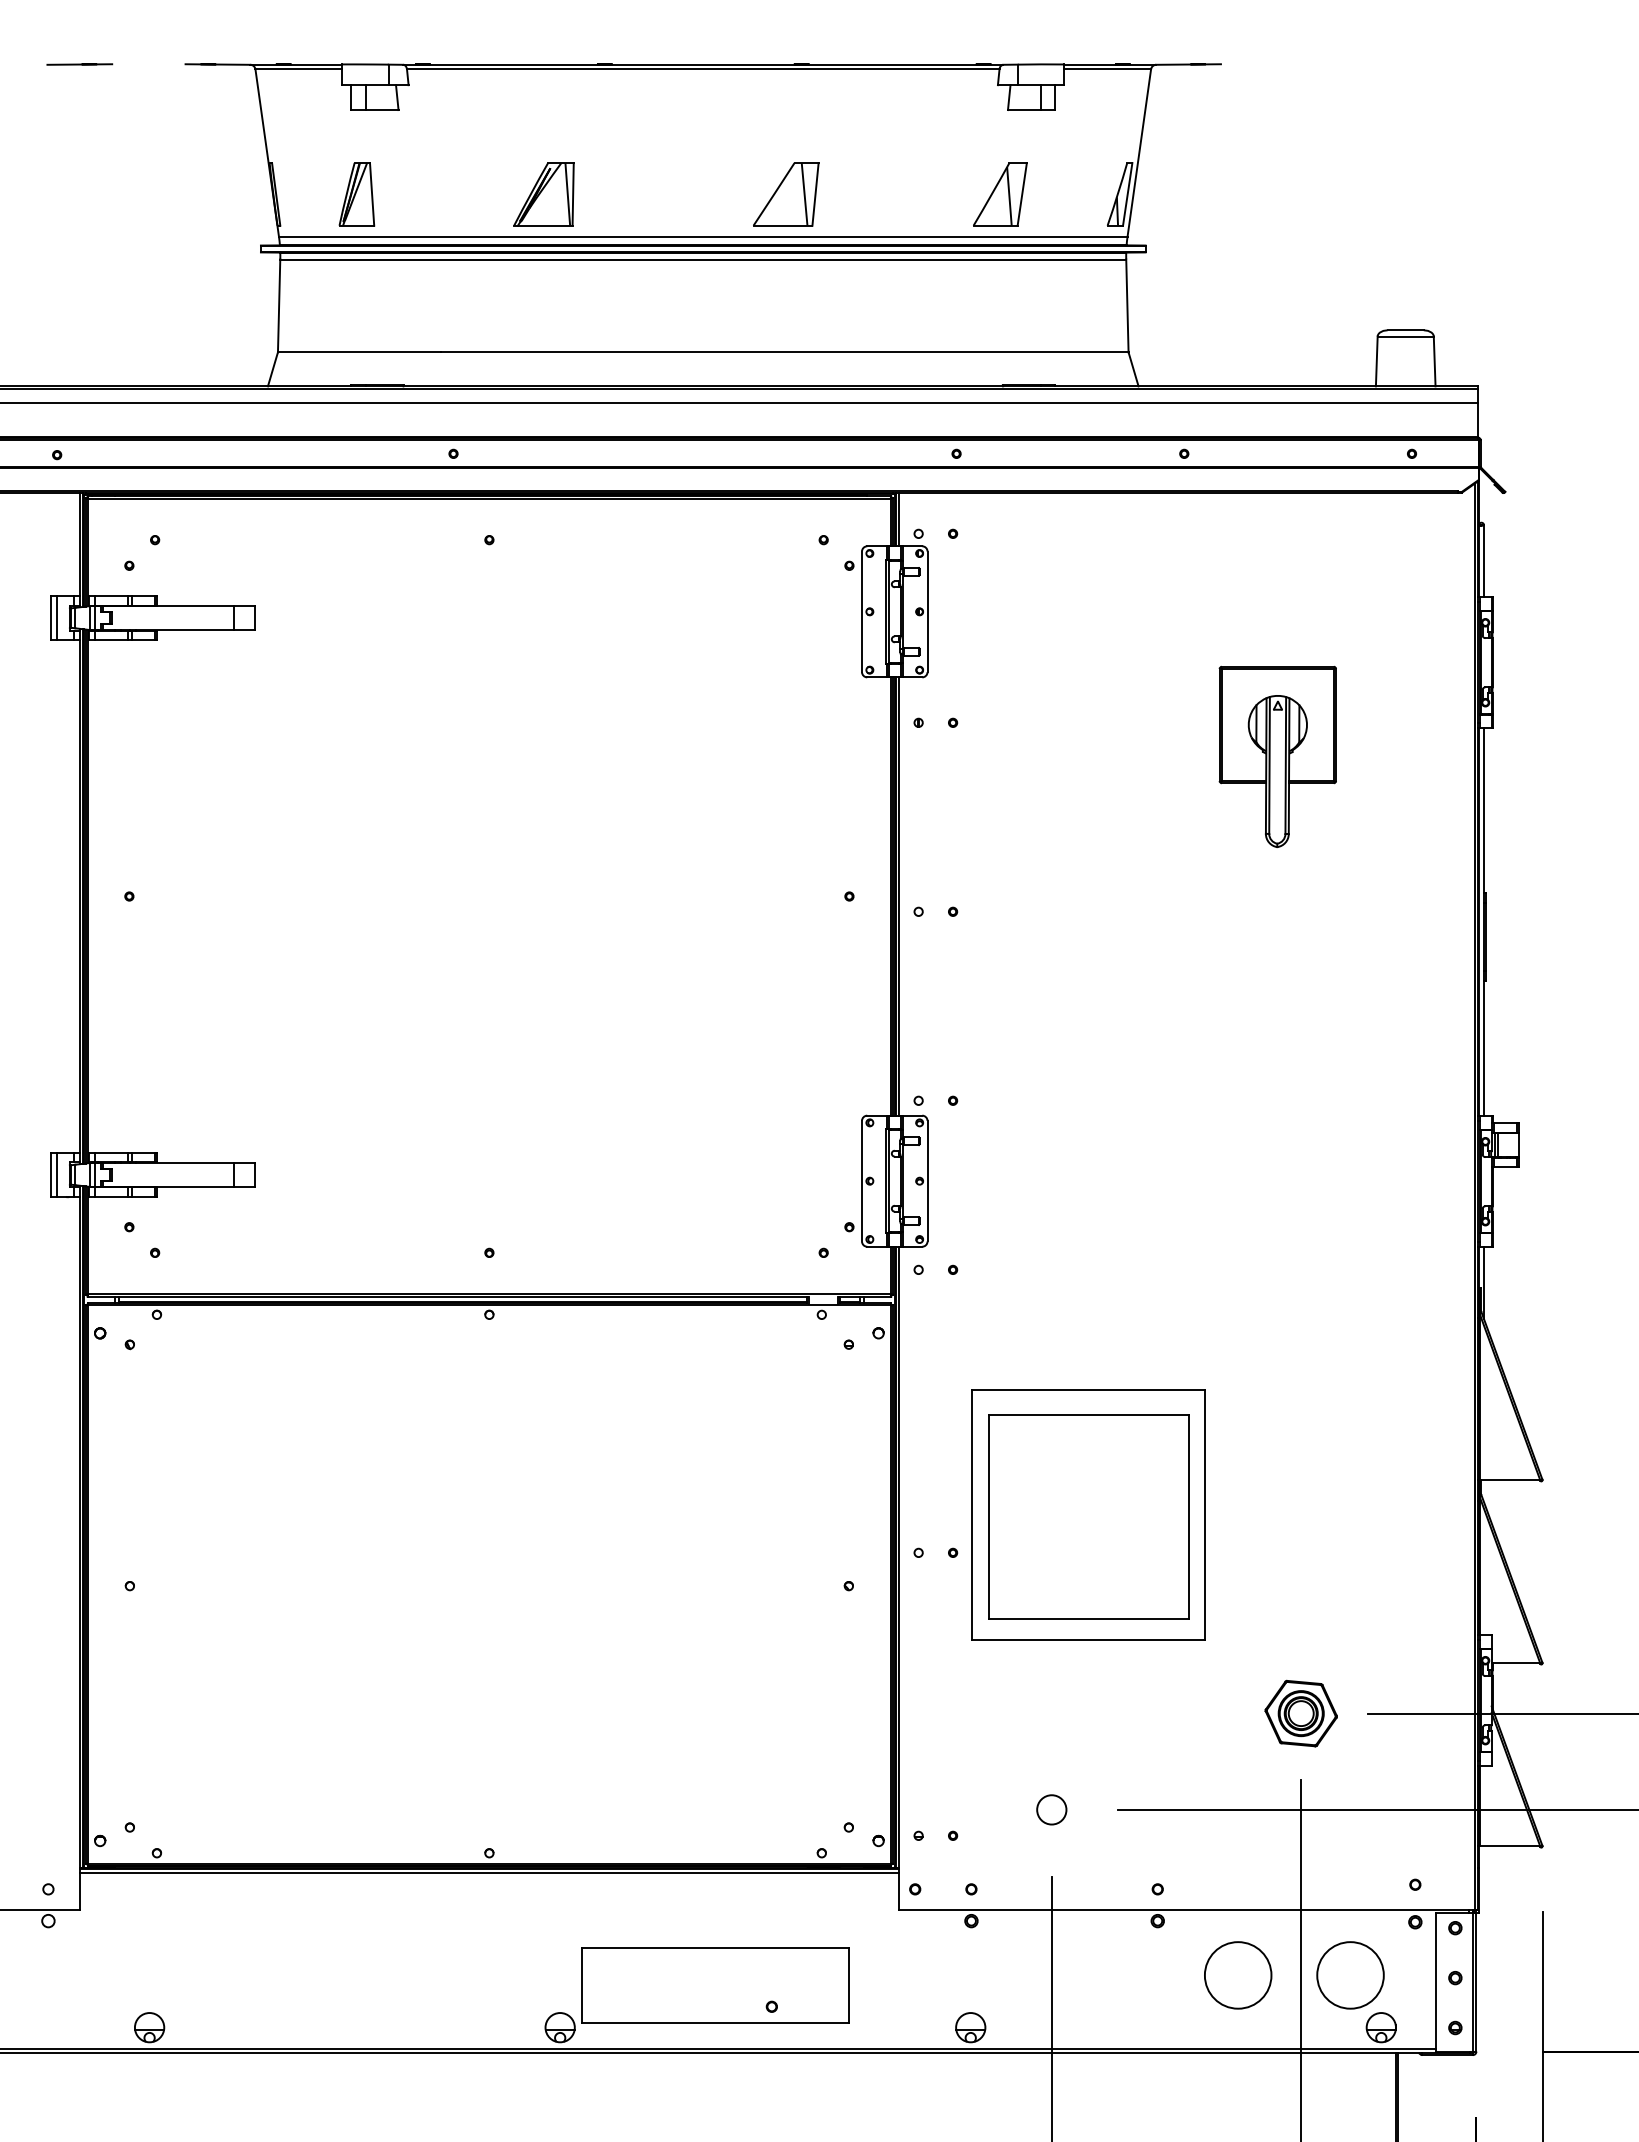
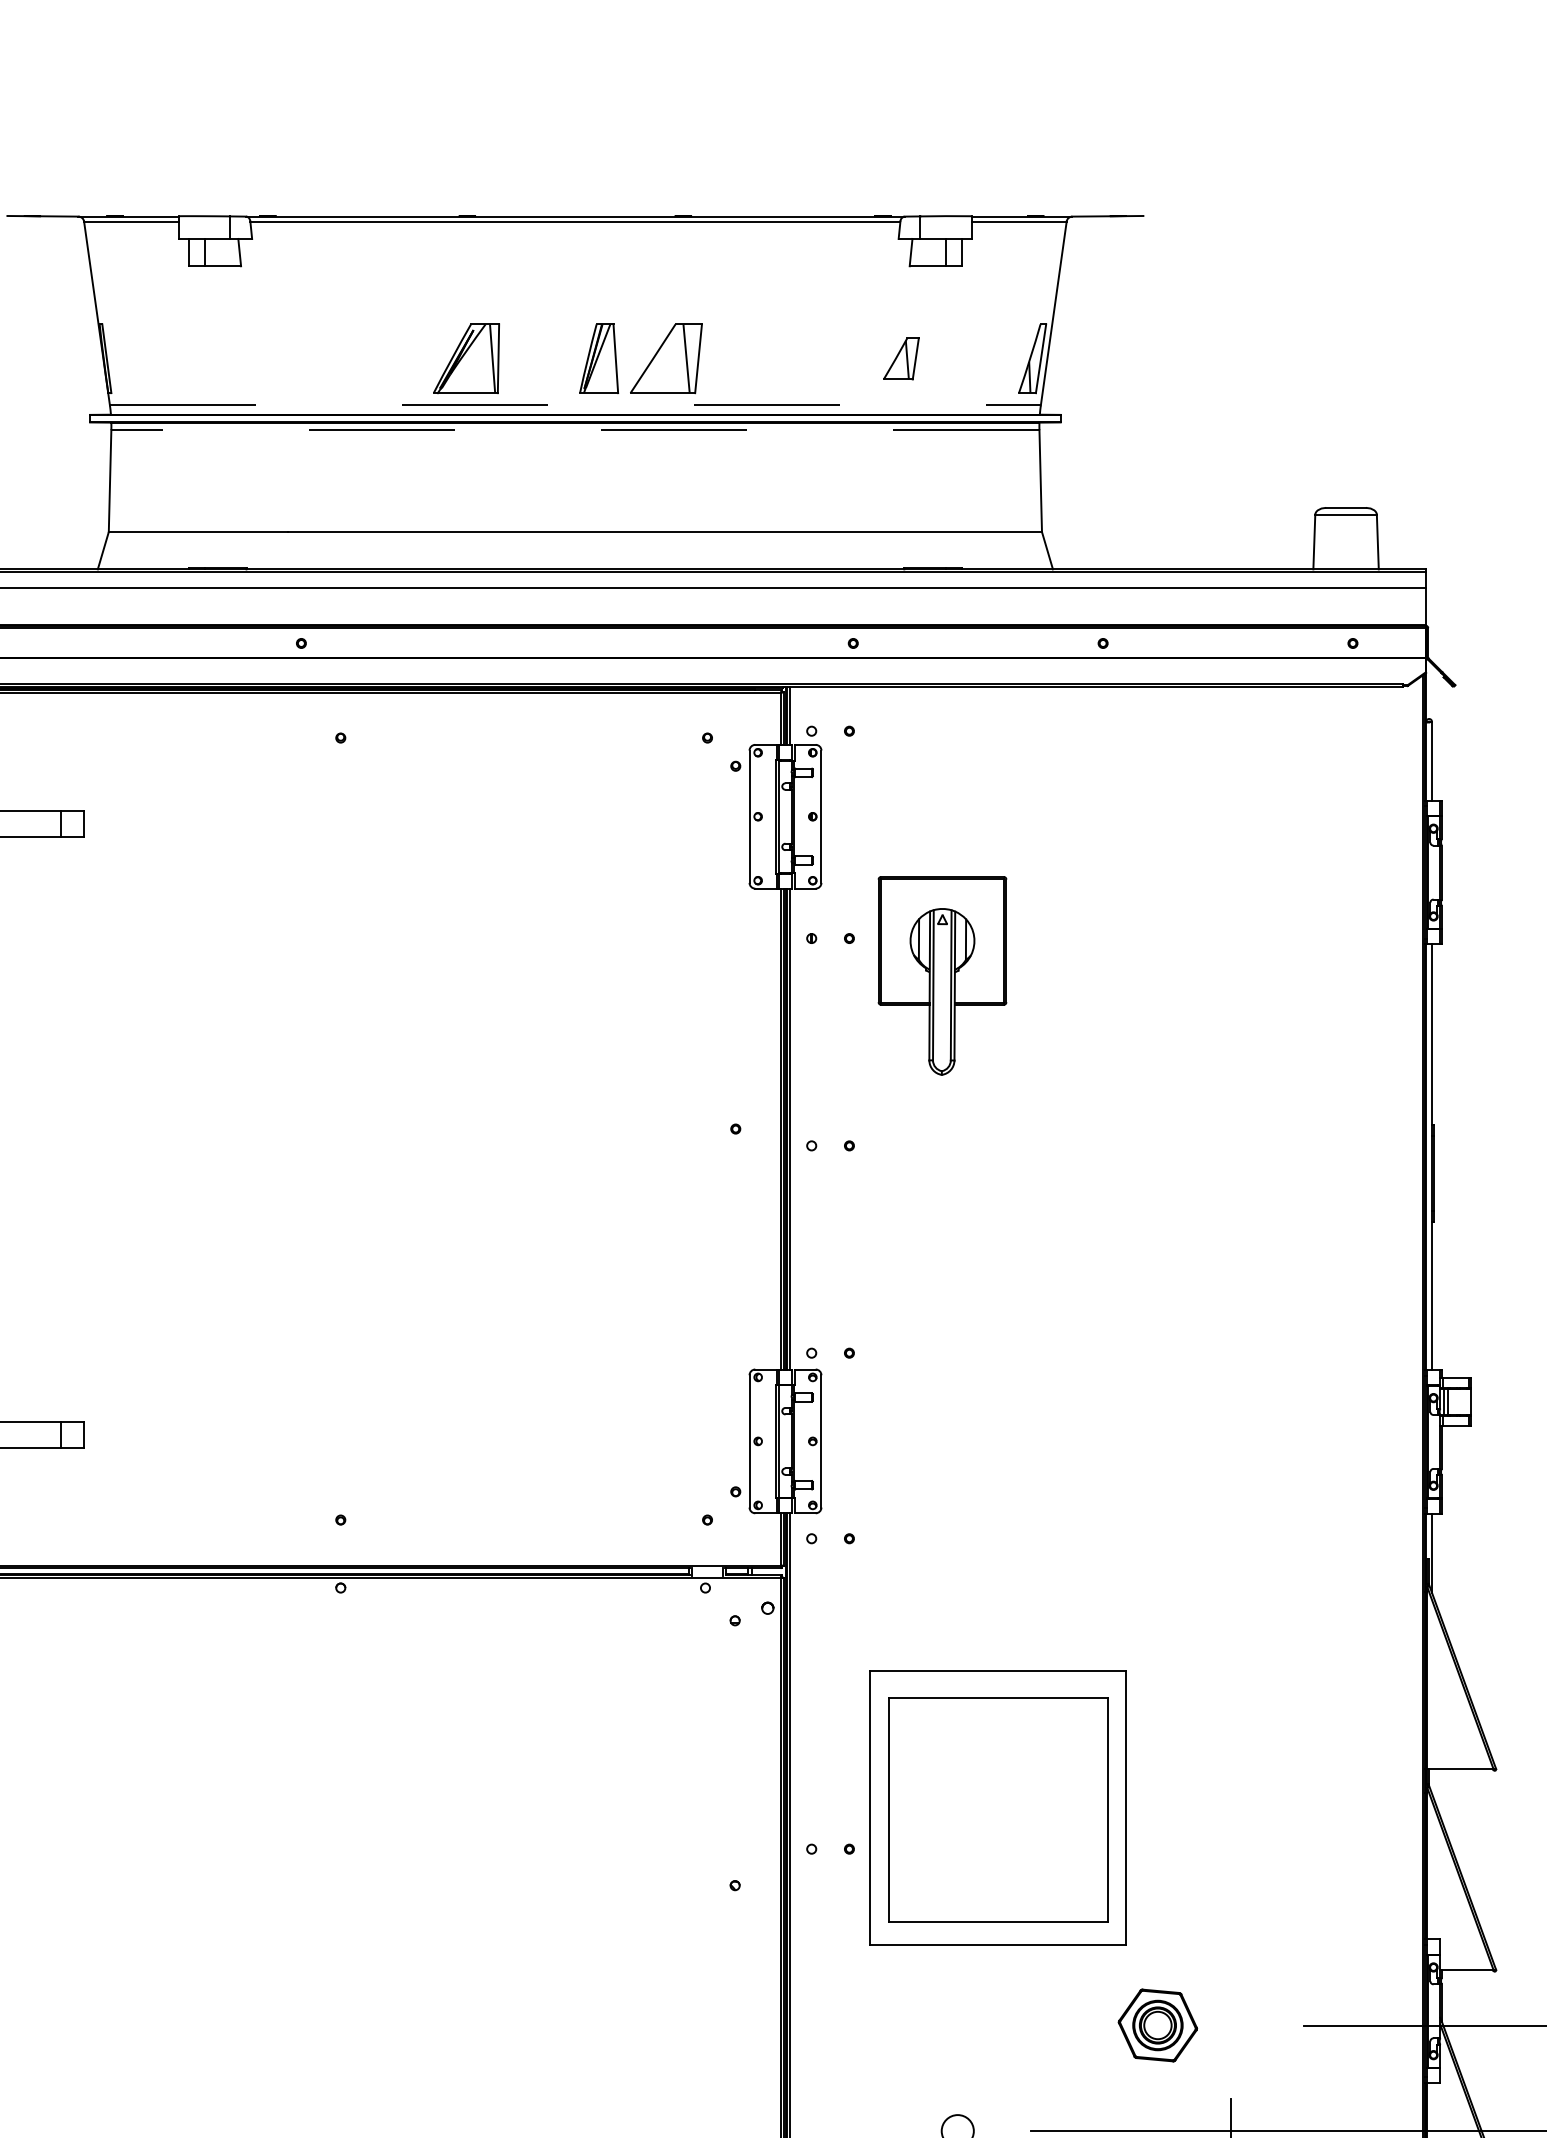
part: (356, 194) -> (598, 358), moved
part: (543, 194) -> (465, 358), moved
part: (1000, 194) -> (901, 358), size x0.6
line: (703, 236) -> (575, 404), solid -> dashed
line: (703, 259) -> (575, 430), solid -> dashed
part: (1277, 756) -> (942, 975), moved
part: (1300, 1713) -> (1157, 2025), moved

